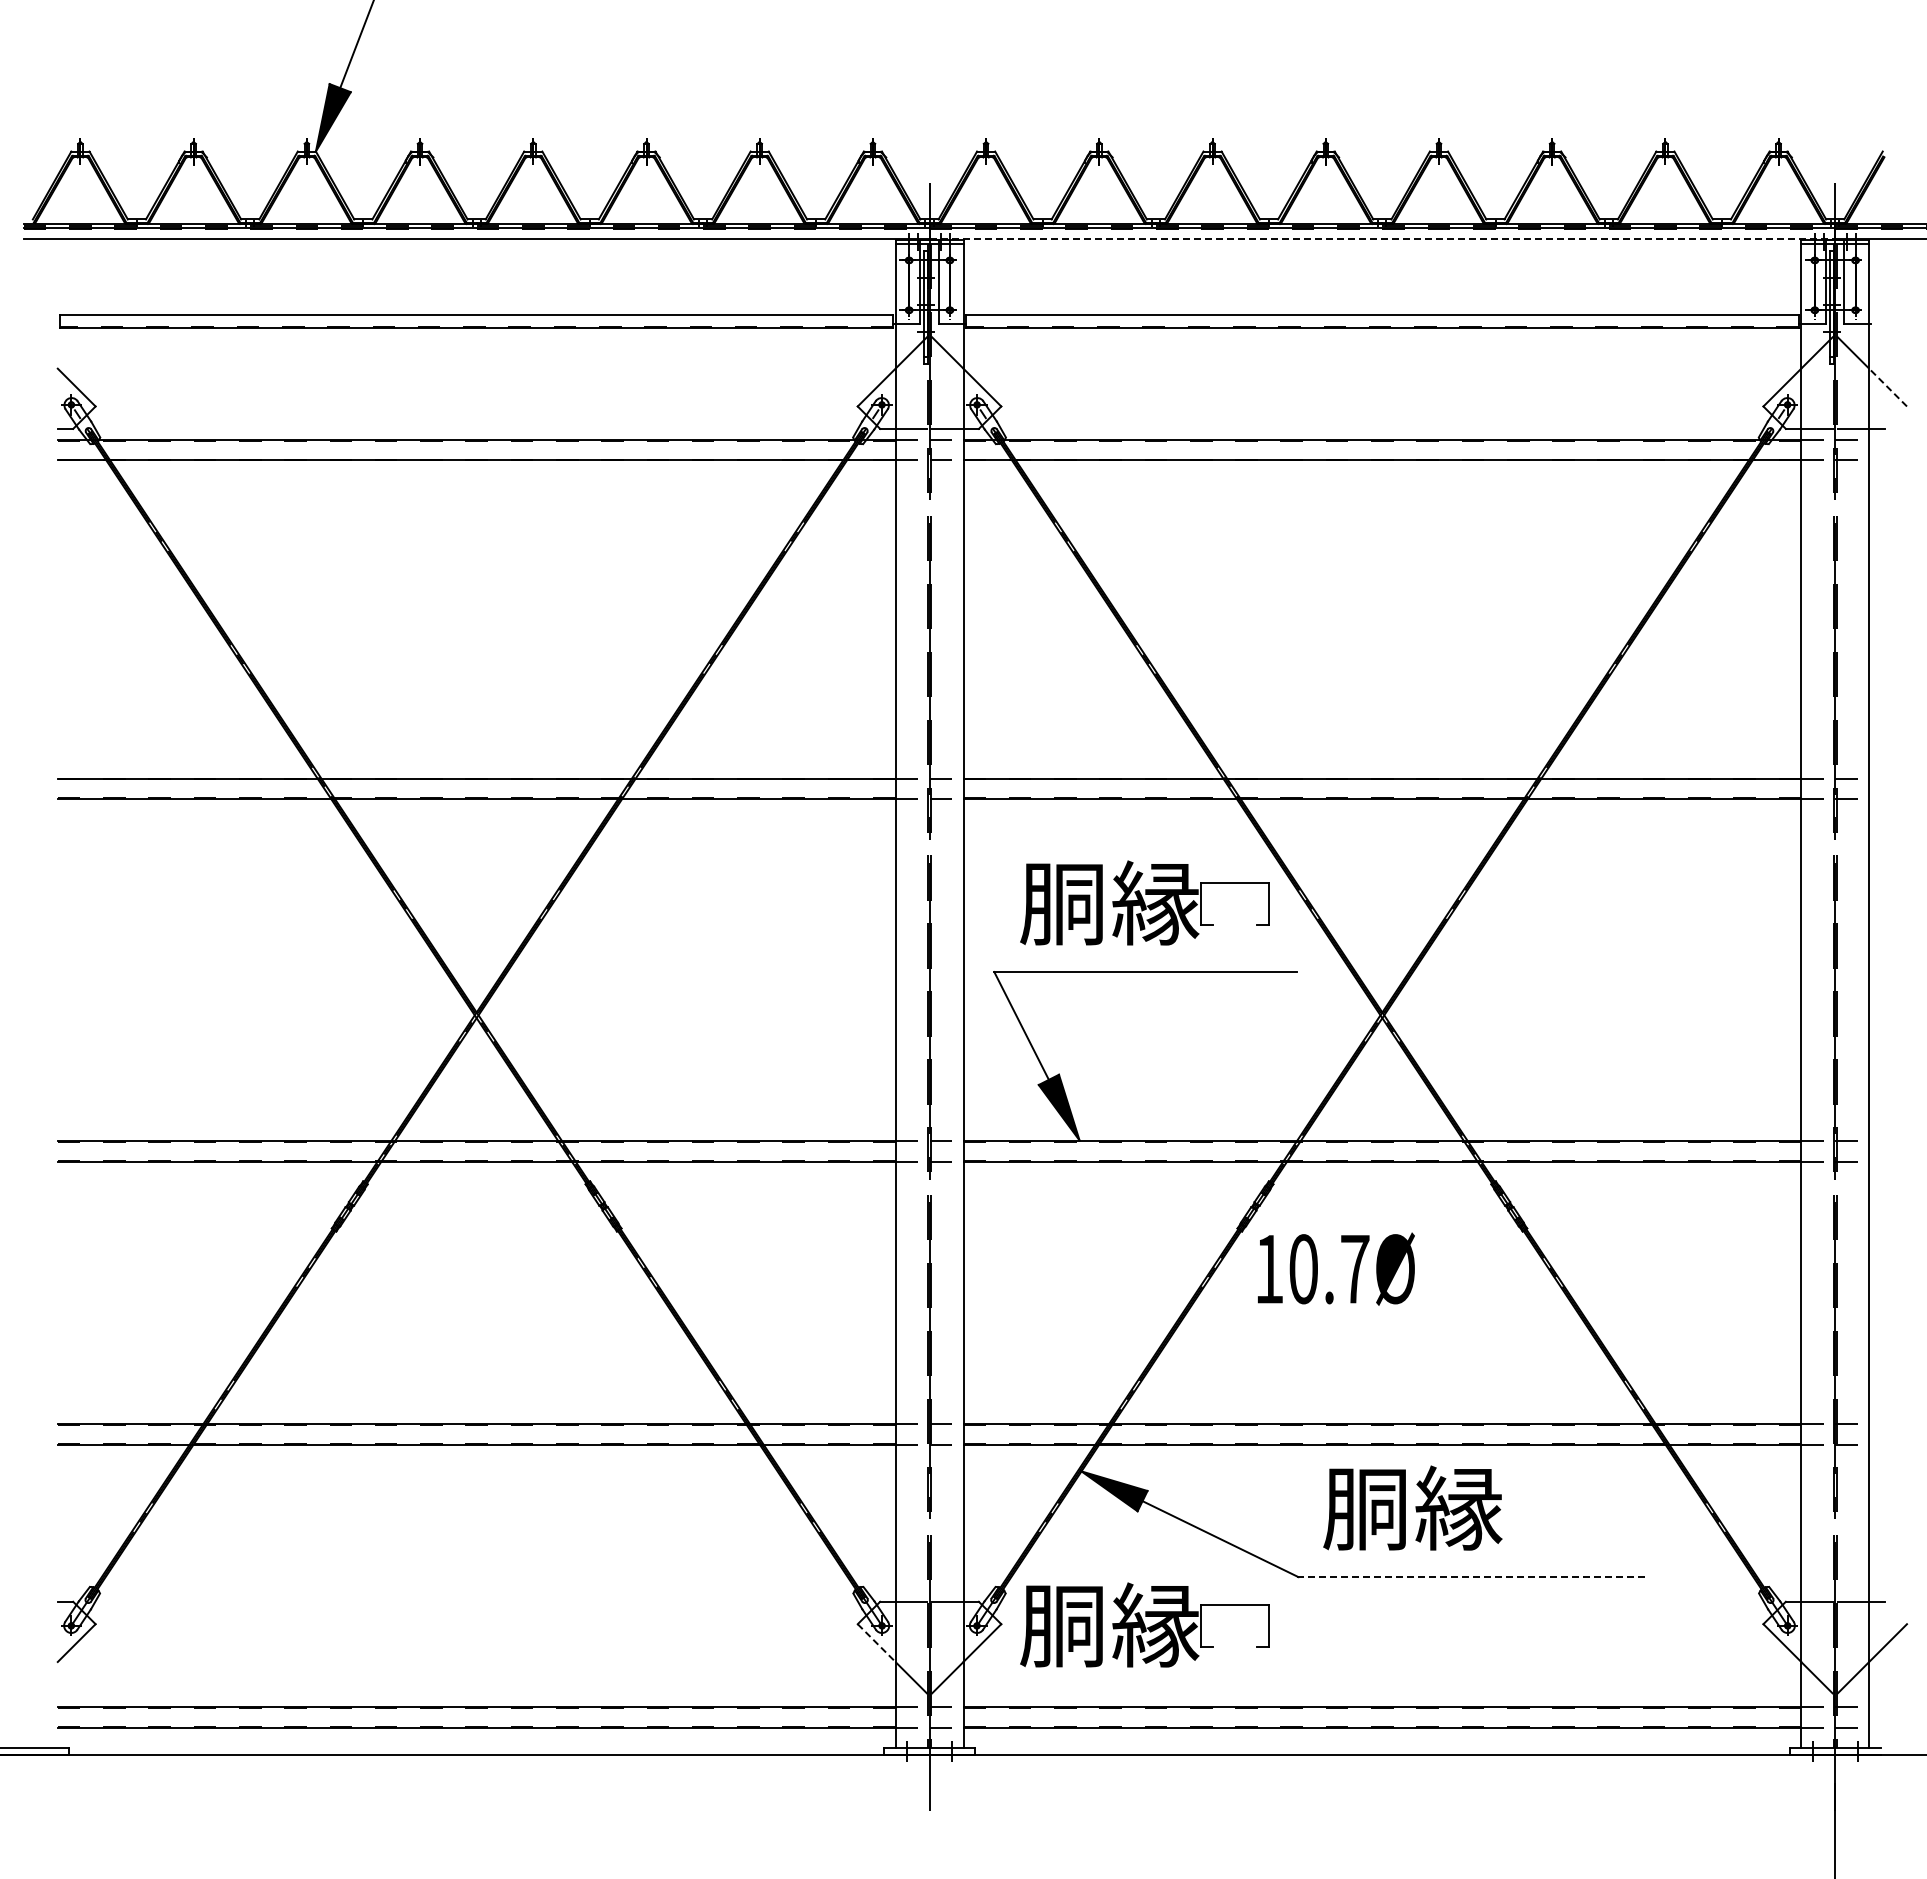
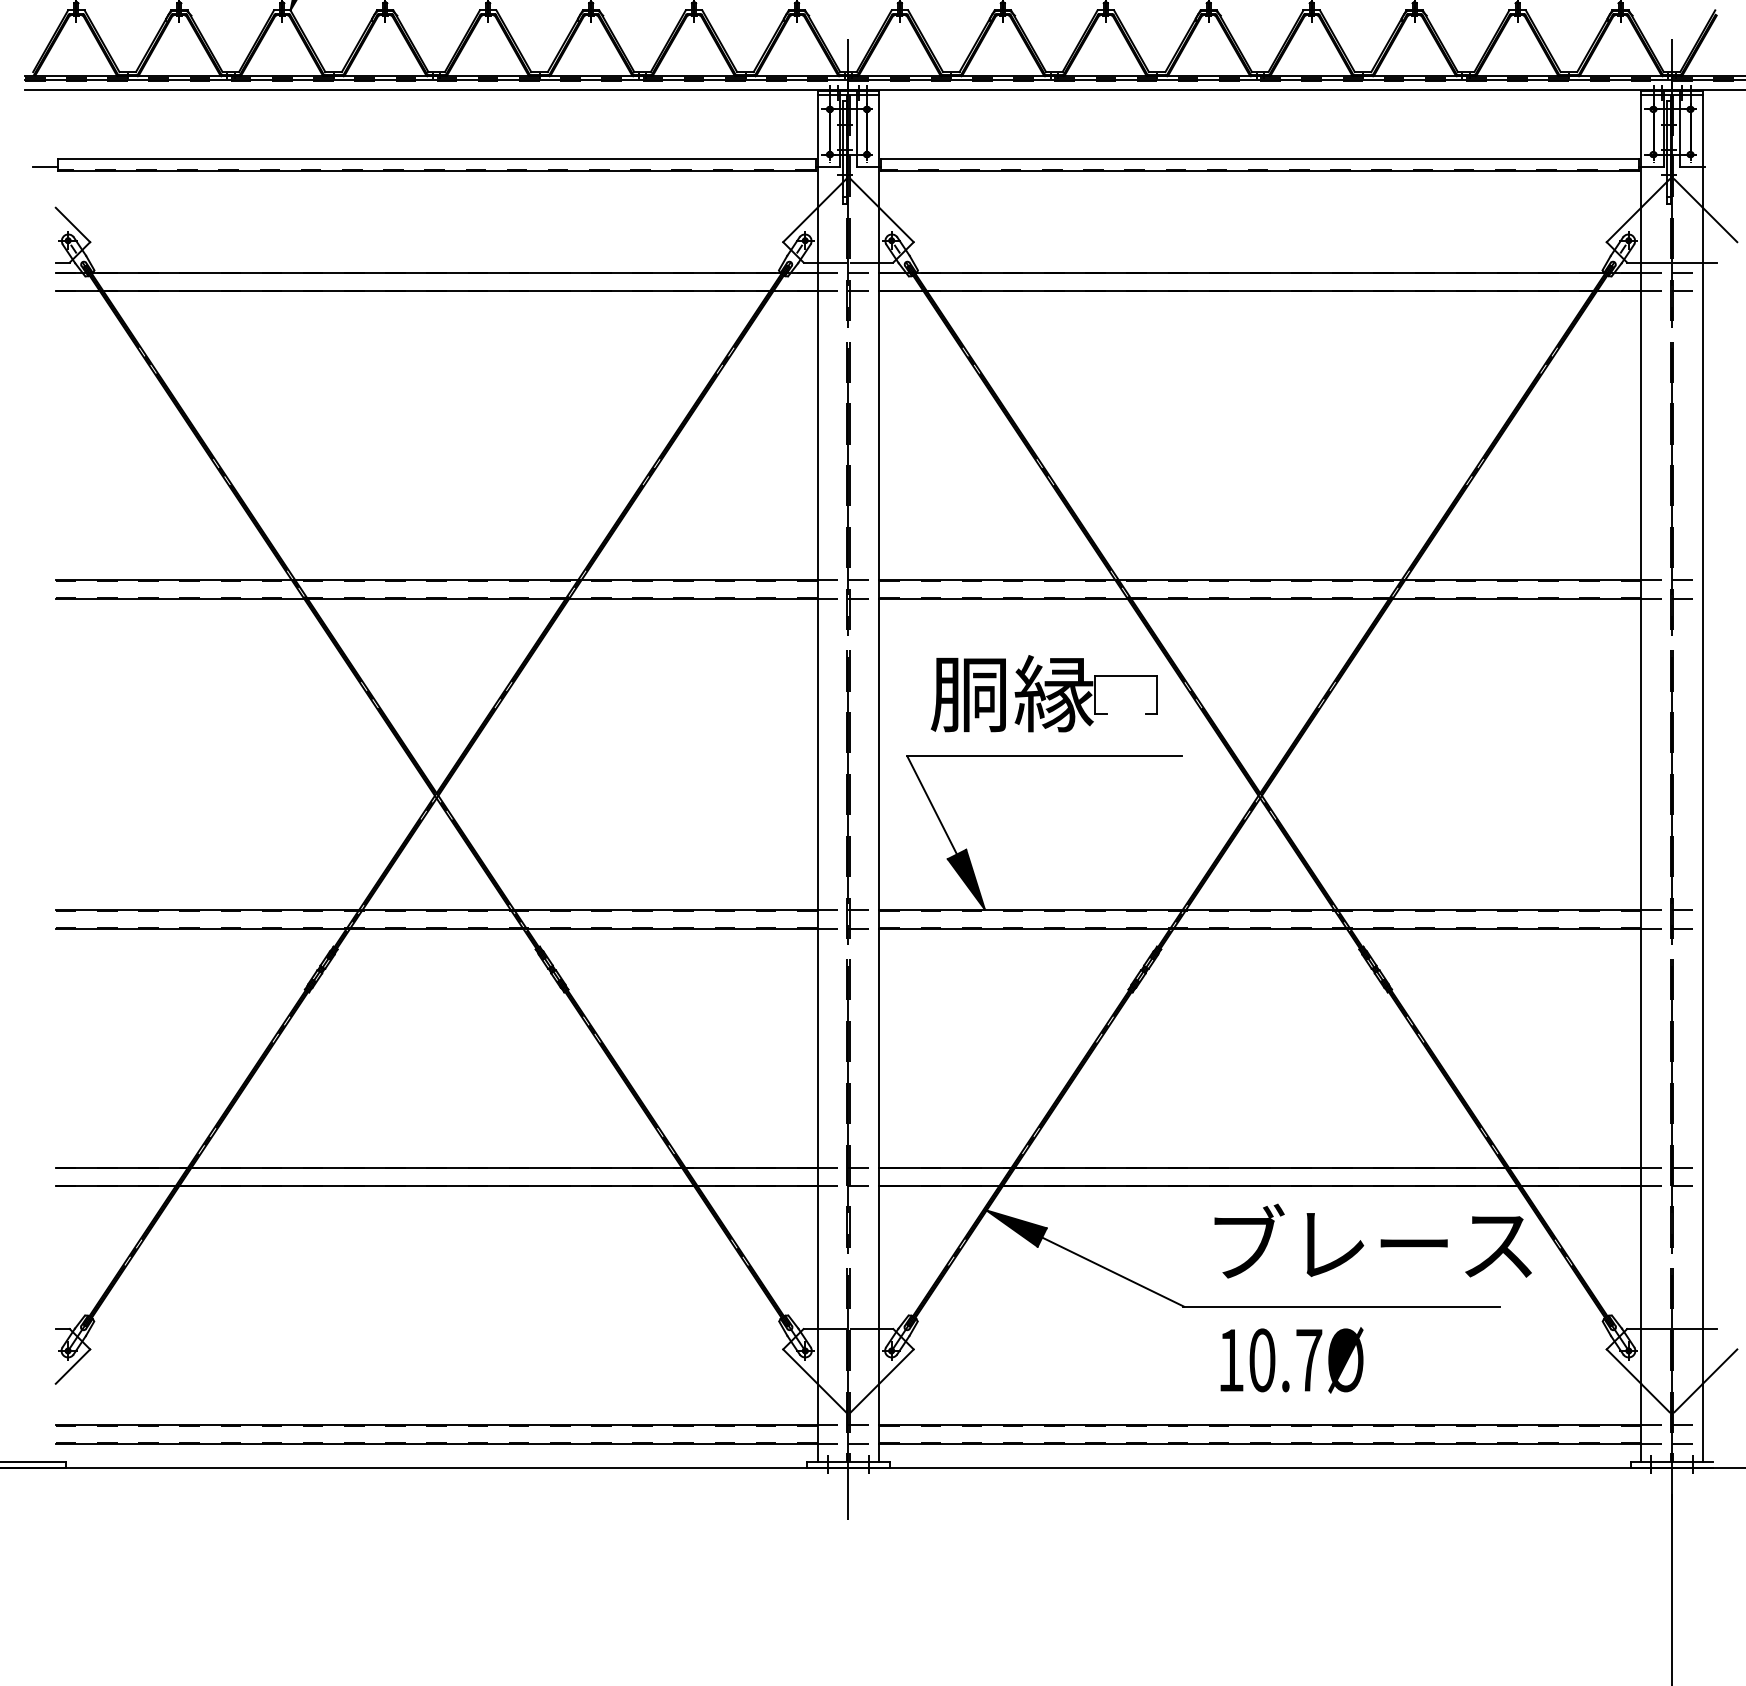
line: (1382, 239) -> (1260, 90), dashed -> solid
line: (46, 323) -> (45, 166), added
line: (1888, 387) -> (1720, 224), dashed -> solid
text: (1336, 1268) -> (1292, 1359), moved
text: (1502, 1507) -> (1369, 1243), 胴縁 -> ブレース
line: (1472, 1577) -> (1342, 1306), dashed -> solid
part: (1144, 1624) -> (1043, 1349), removed
line: (876, 1643) -> (800, 1366), dashed -> solid

